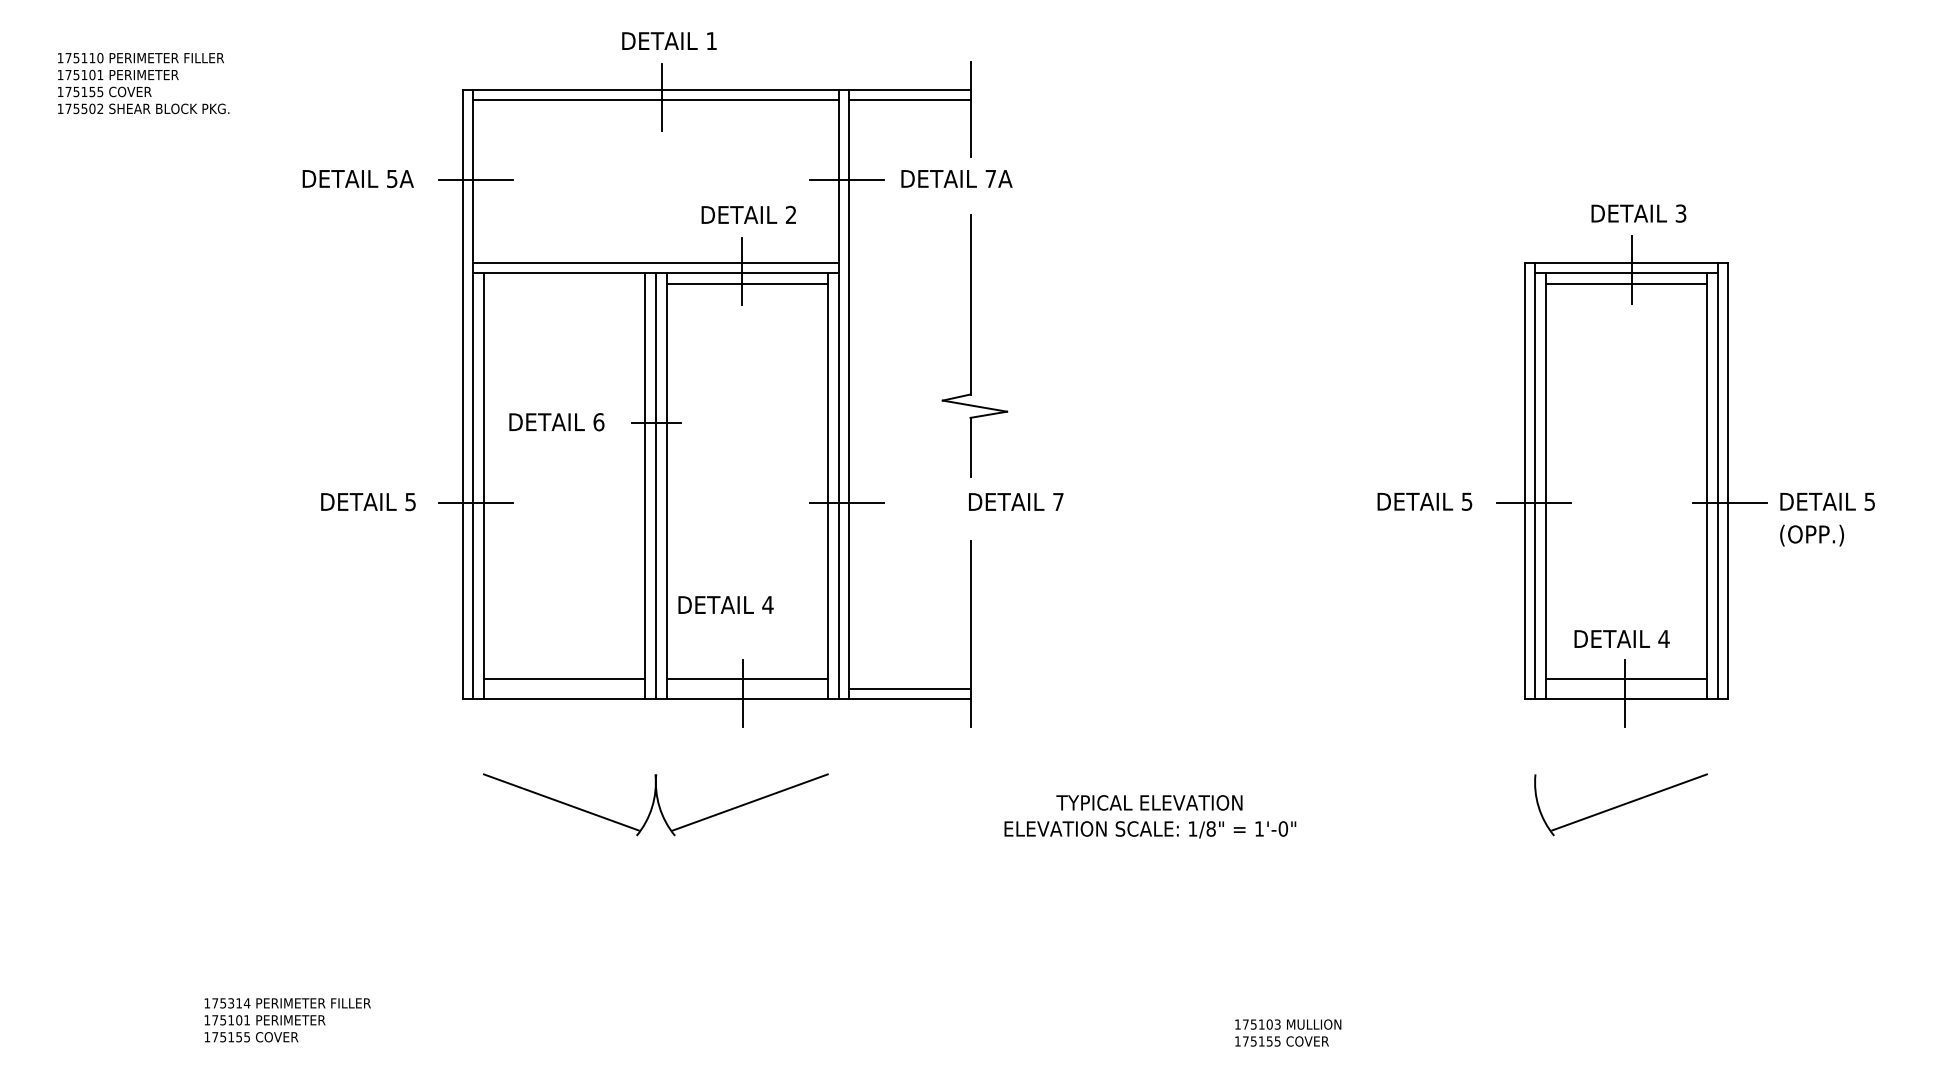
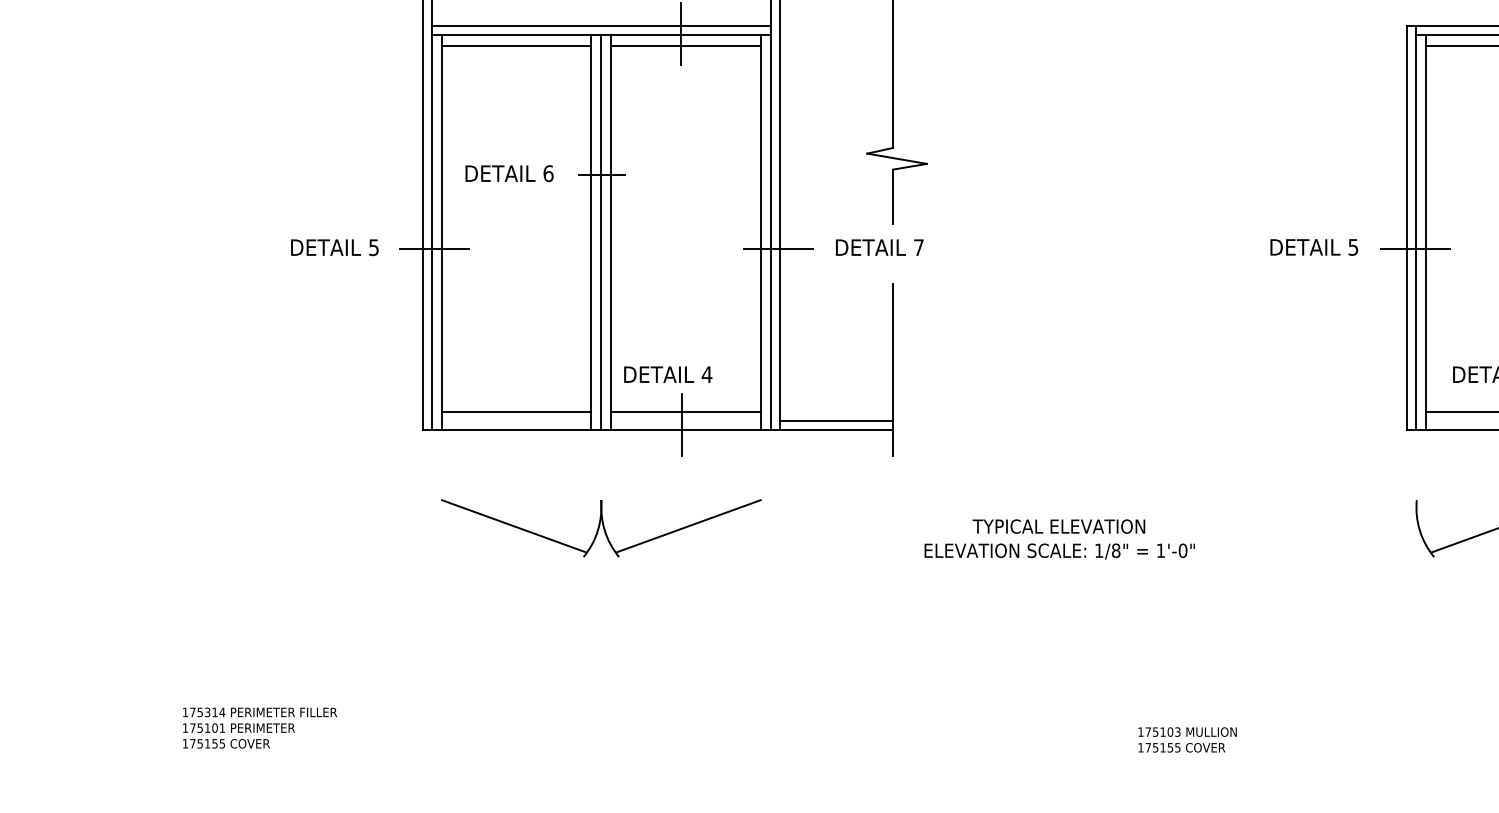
line: (564, 284) -> (516, 45), added
text: (1016, 501) -> (880, 247), moved
text: (725, 604) -> (667, 374), moved

